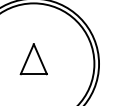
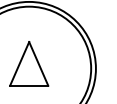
part: (33, 58) -> (28, 63), size x1.43

